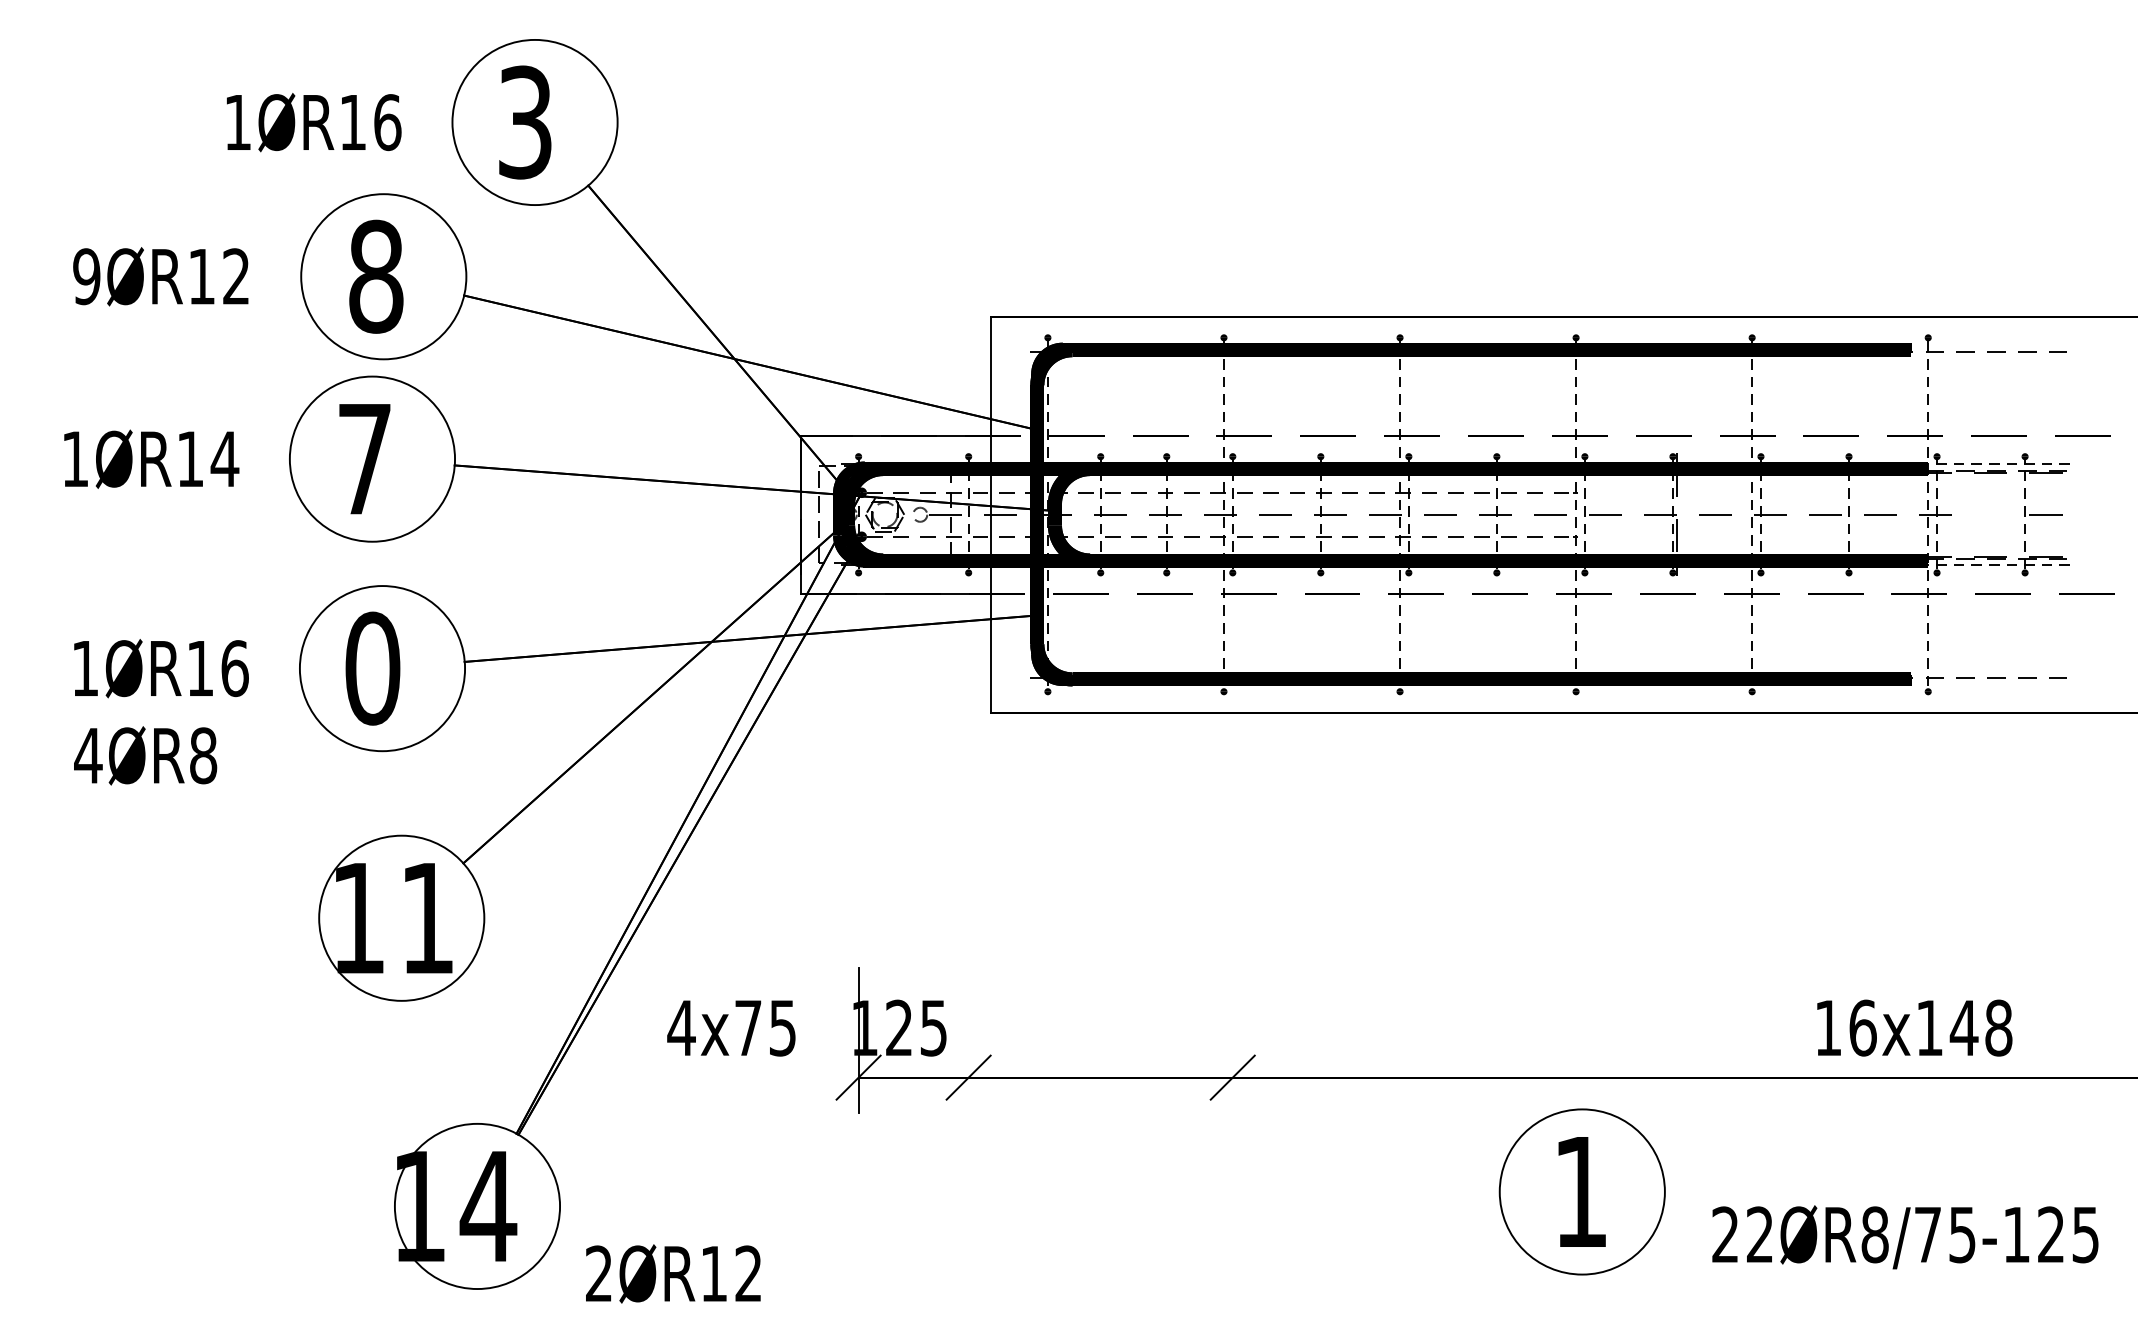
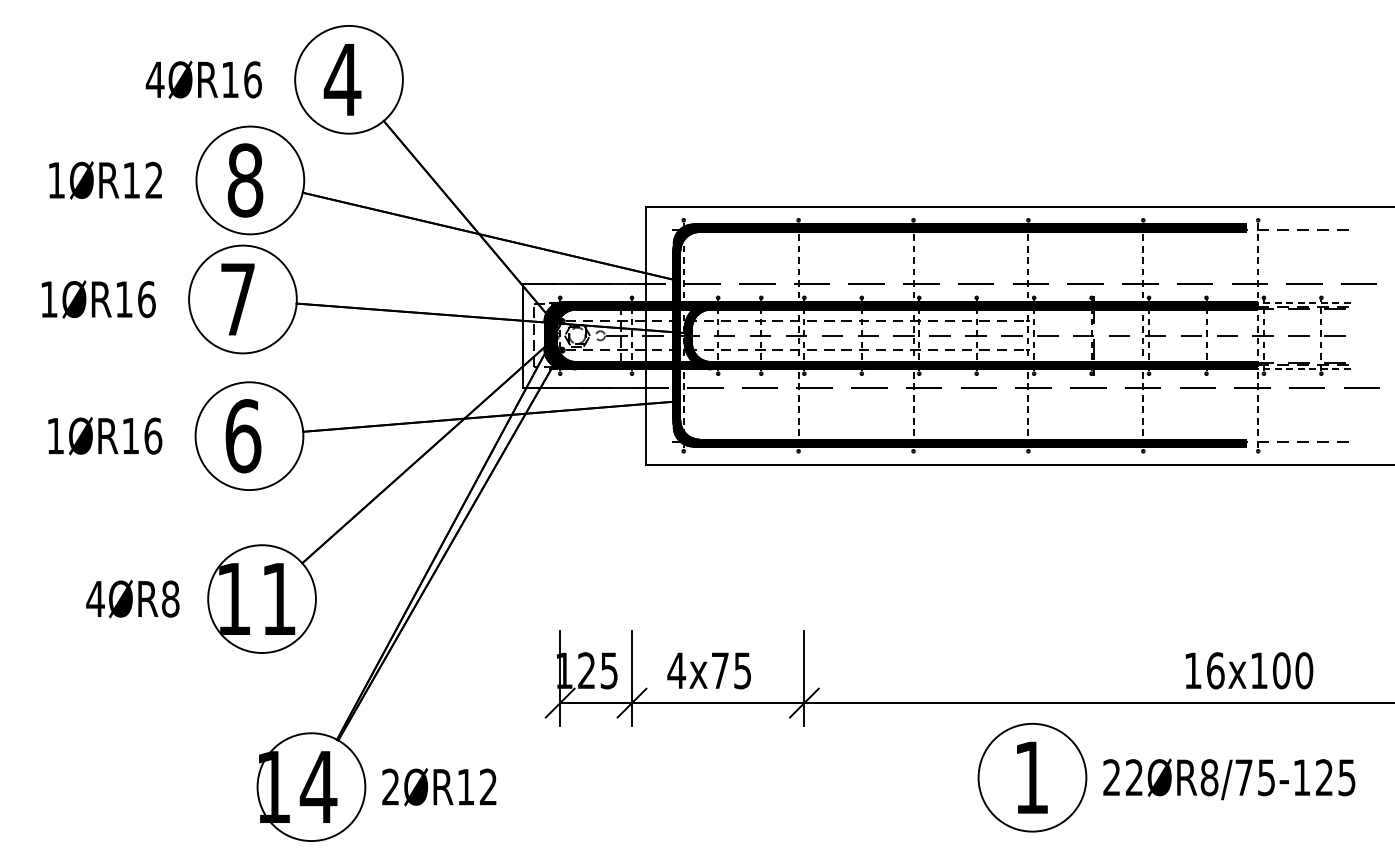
text: (236, 122) -> (154, 79), 1ØR16 -> 4ØR16
text: (524, 122) -> (342, 79), 3 -> 4
text: (86, 275) -> (56, 179), 9ØR12 -> 1ØR12
text: (224, 459) -> (146, 299), 1ØR14 -> 1ØR16
line: (1989, 514) -> (1298, 335), added
text: (373, 669) -> (243, 436), 0 -> 6
text: (144, 754) -> (132, 598), moved
text: (730, 1027) -> (708, 670), moved
text: (1980, 1027) -> (1292, 670), 16x148 -> 16x100
line: (969, 1039) -> (632, 678), added
line: (1232, 1039) -> (804, 678), added
text: (1905, 1237) -> (1229, 779), moved
text: (673, 1274) -> (439, 787), moved

